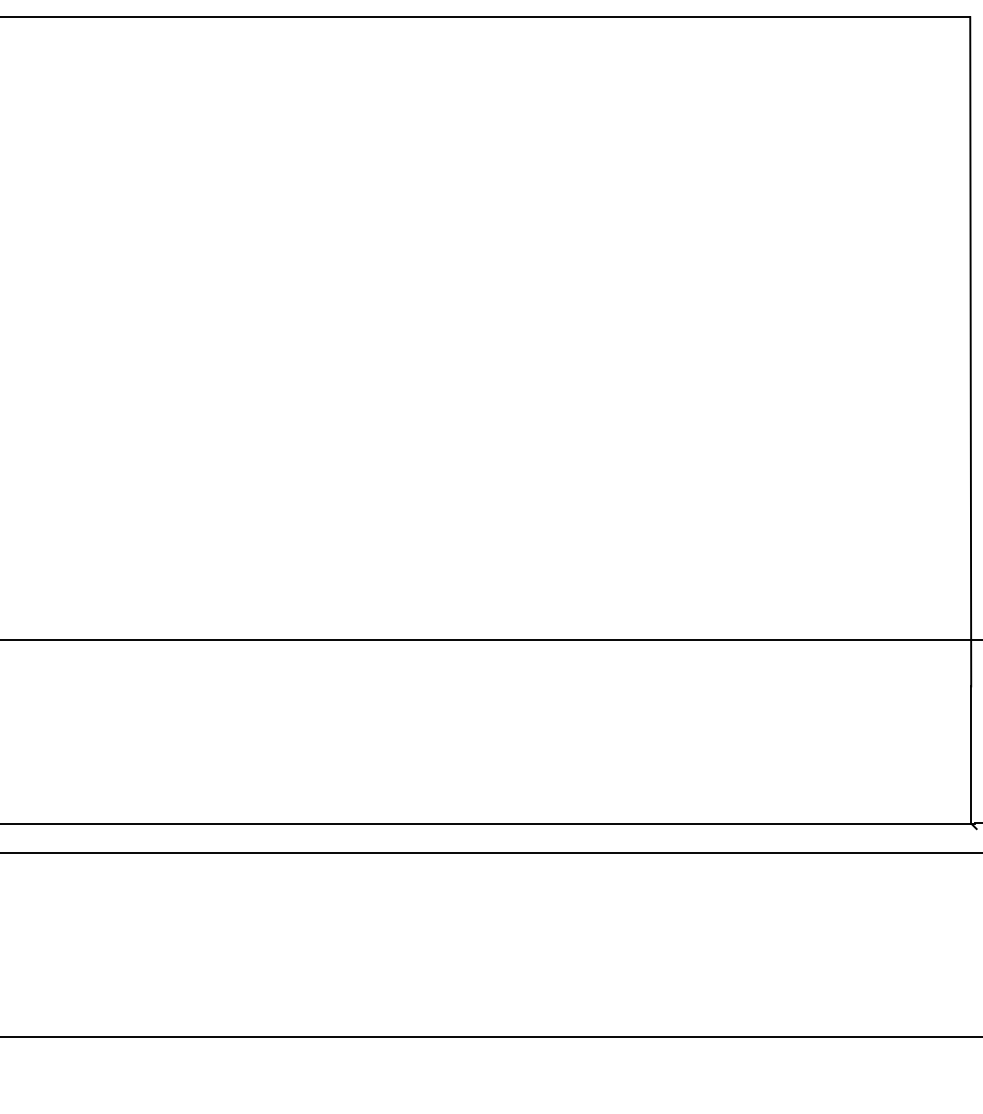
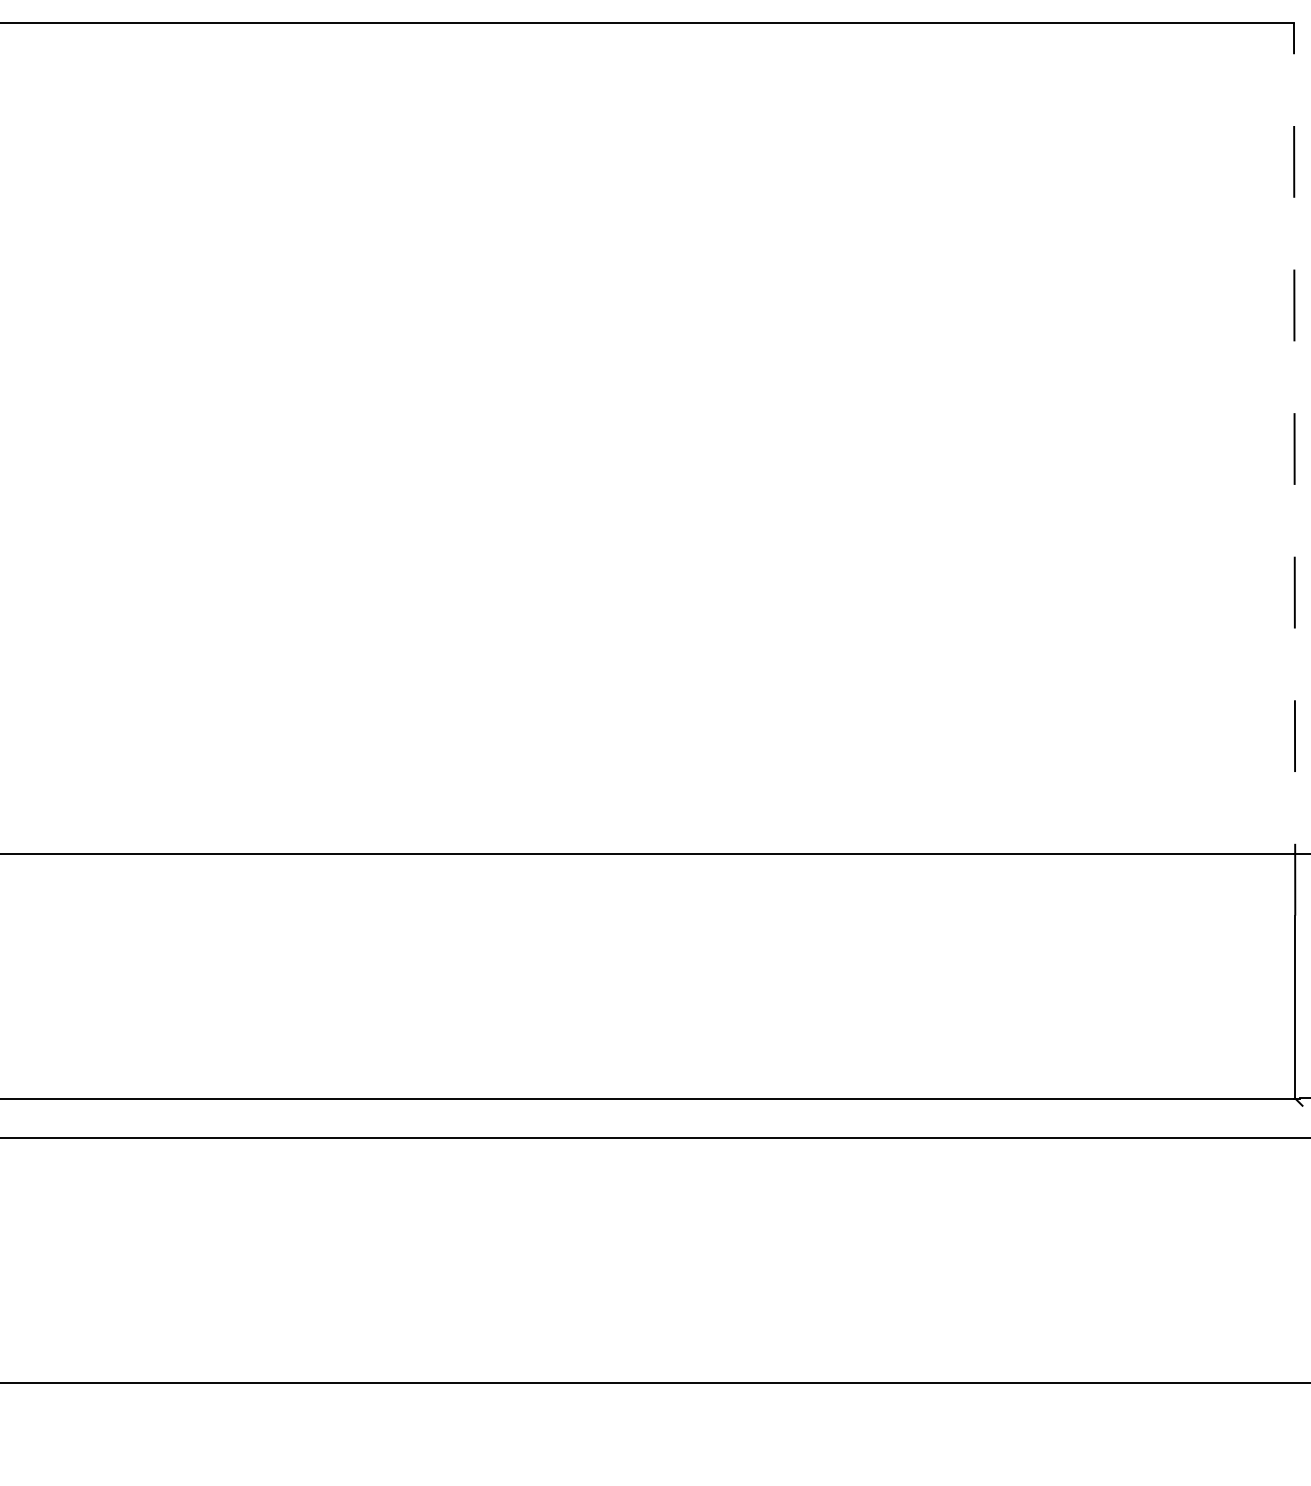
line: (970, 351) -> (1294, 468), solid -> dashed

